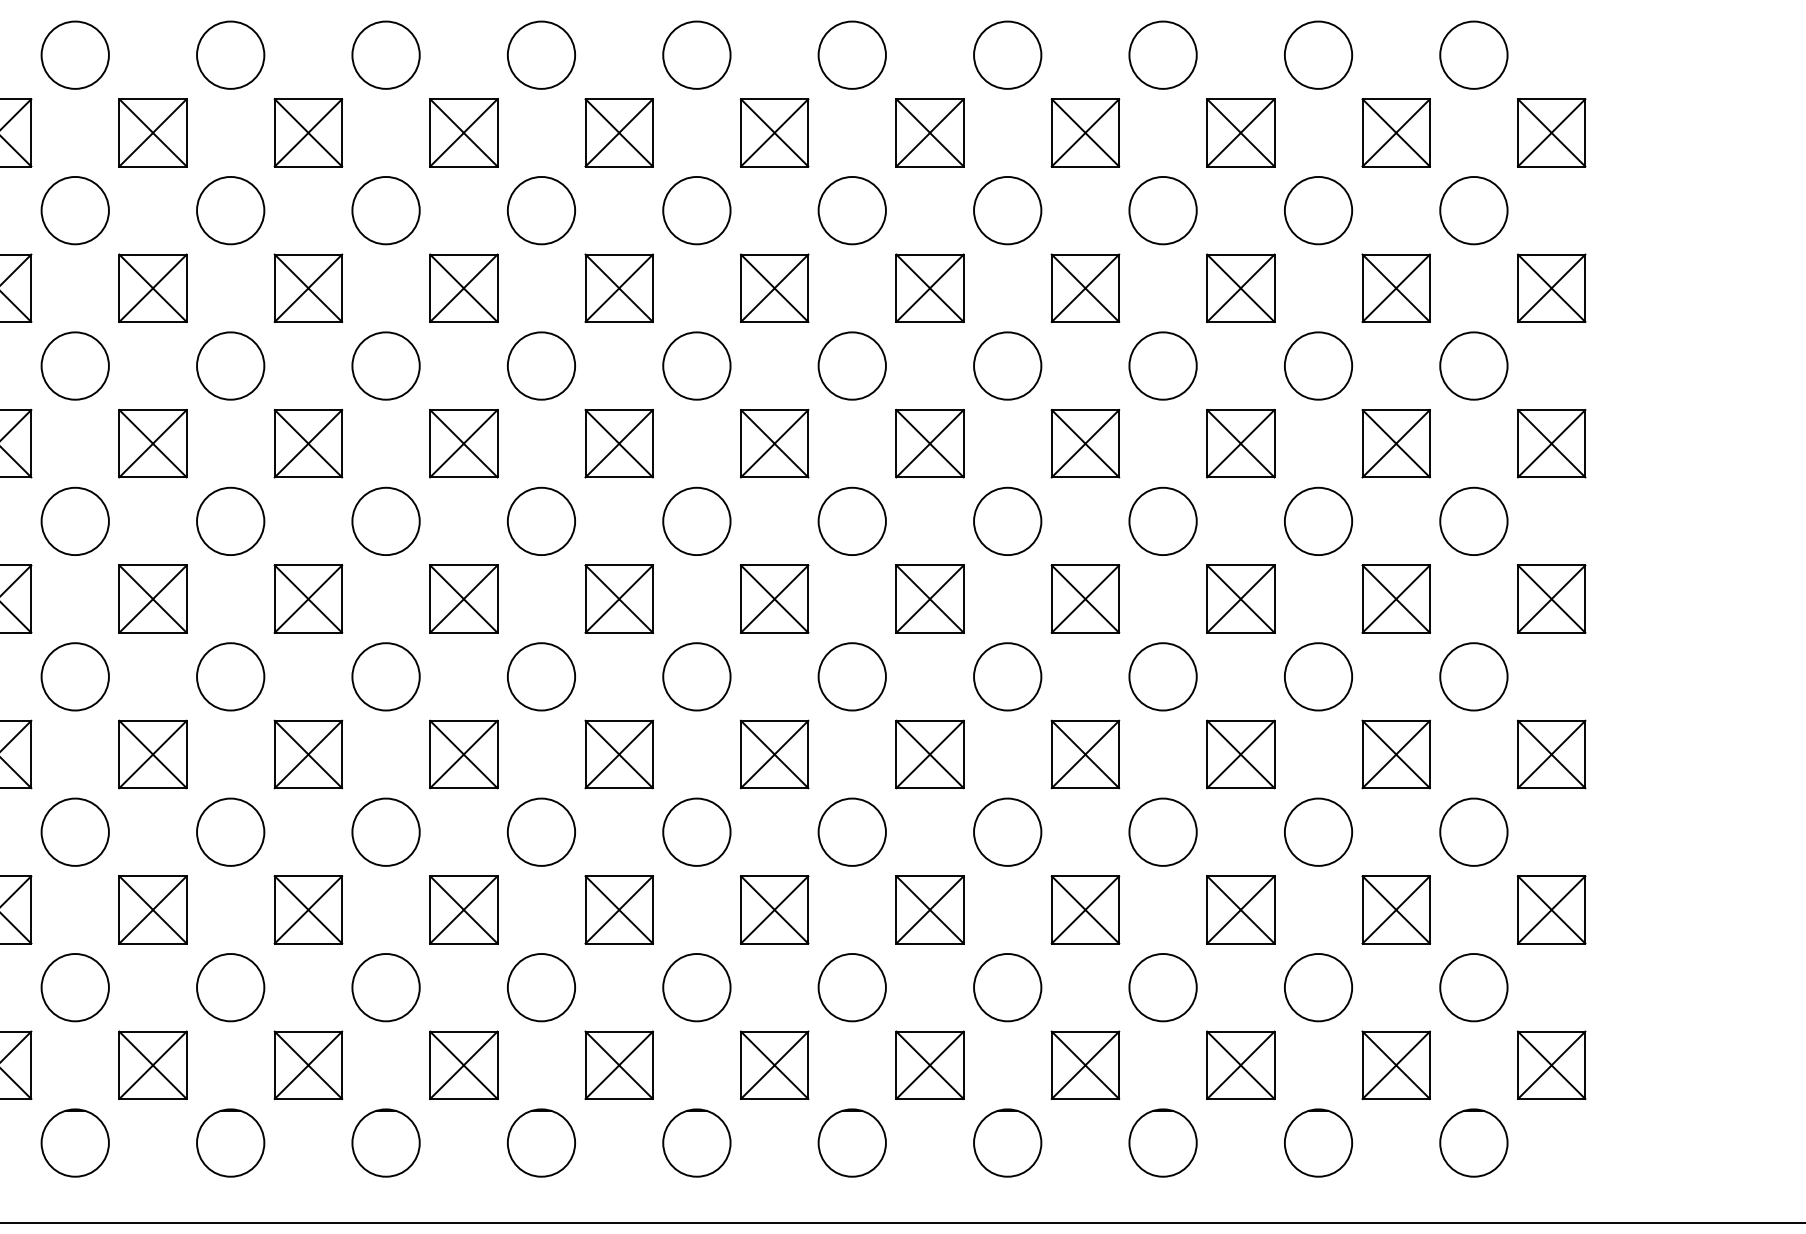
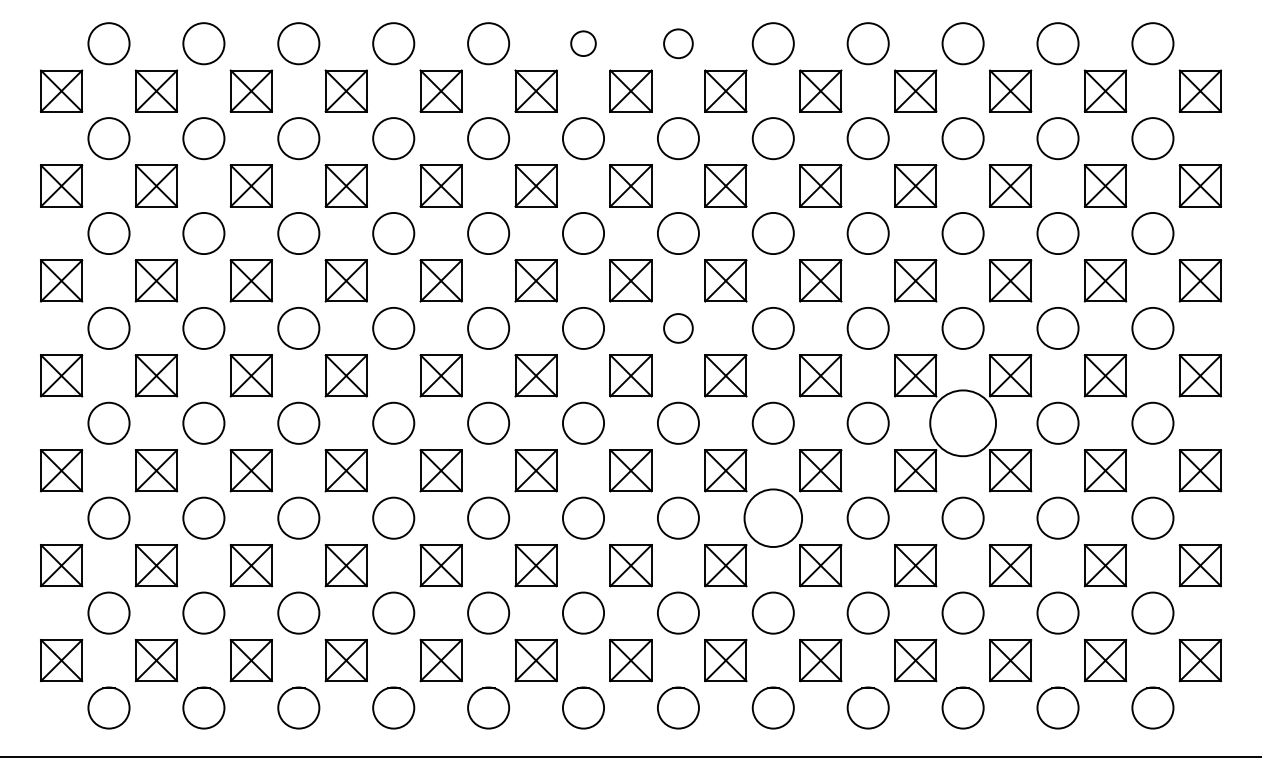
circle: (541, 54) -> (583, 43), size x0.6
circle: (697, 54) -> (678, 43), size x0.7
circle: (697, 521) -> (678, 328), size x0.7
circle: (1162, 675) -> (962, 422), size x1.6
circle: (850, 831) -> (772, 517), size x1.4

